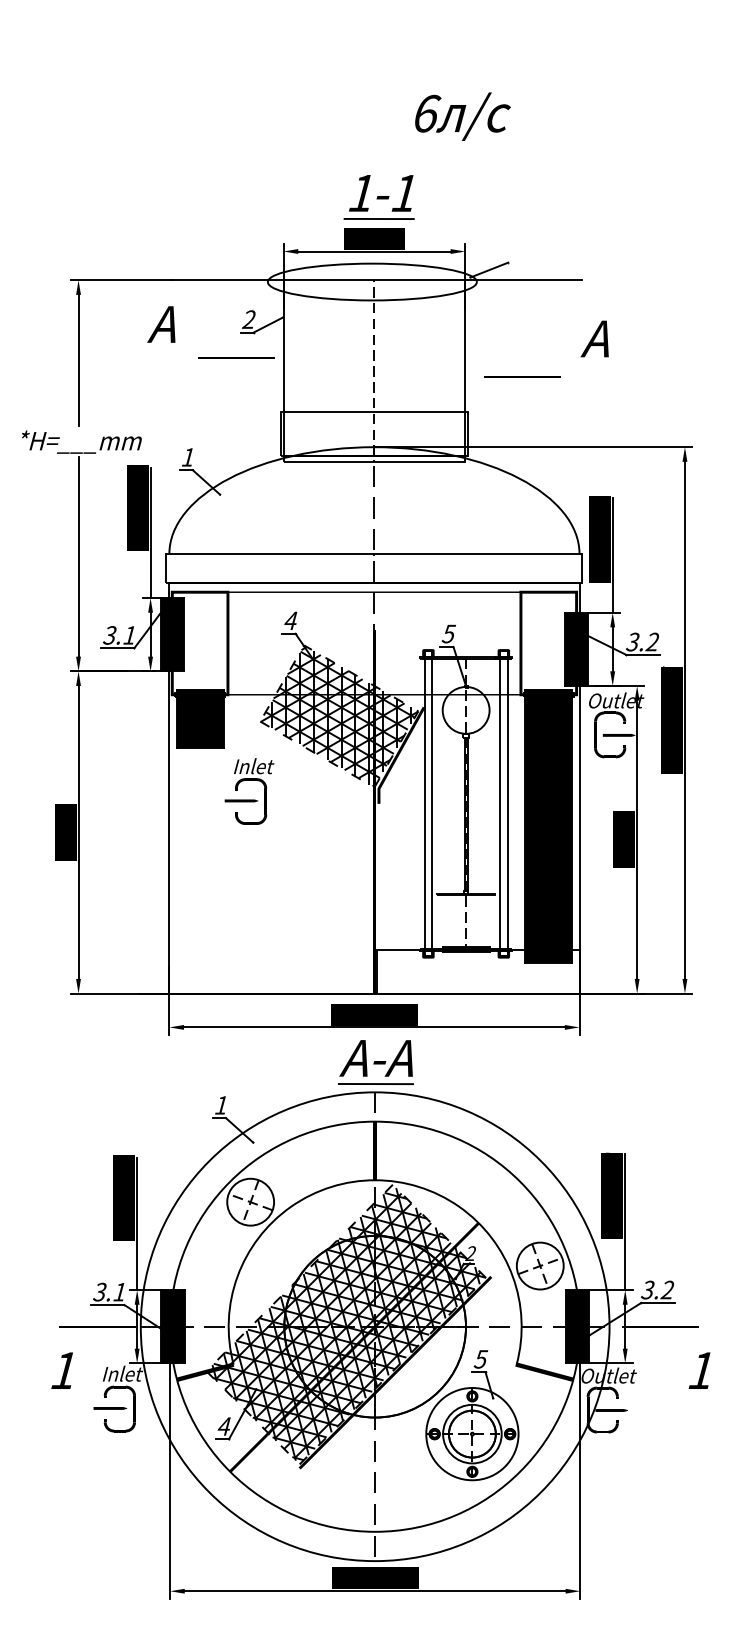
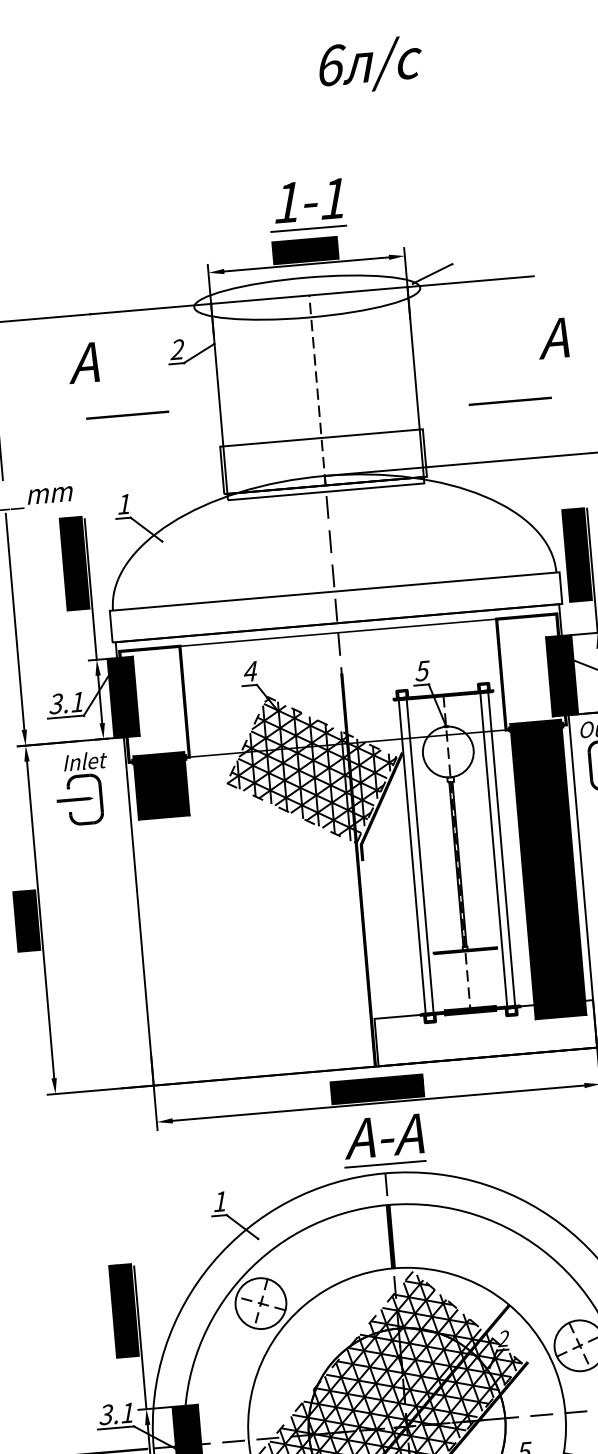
text: (462, 116) -> (370, 65), moved
line: (236, 357) -> (127, 414), moved
line: (522, 376) -> (510, 400), moved
text: (249, 791) -> (82, 788), moved

